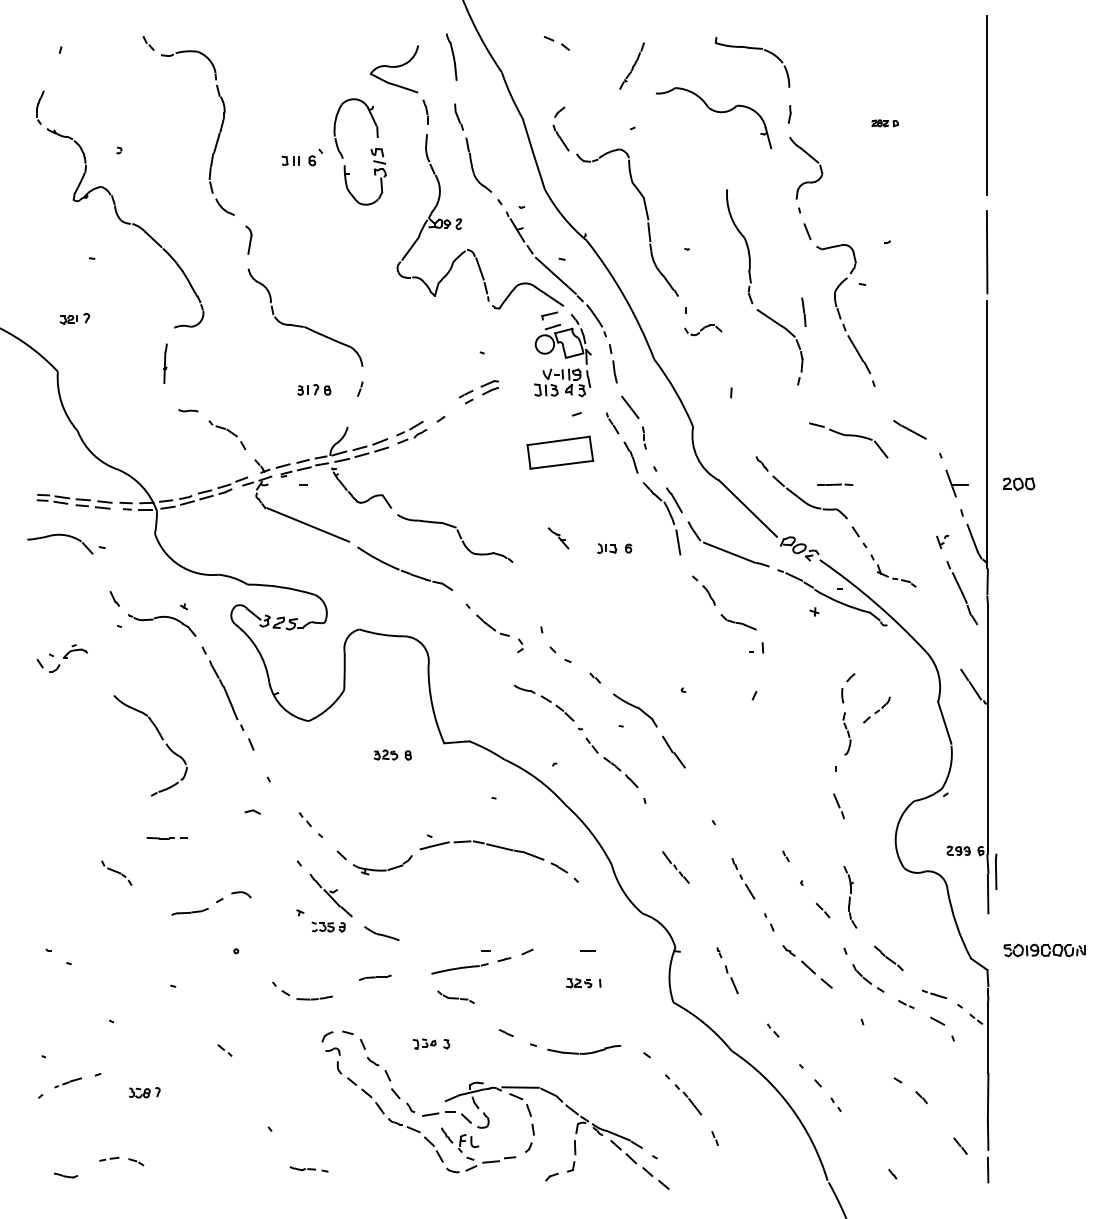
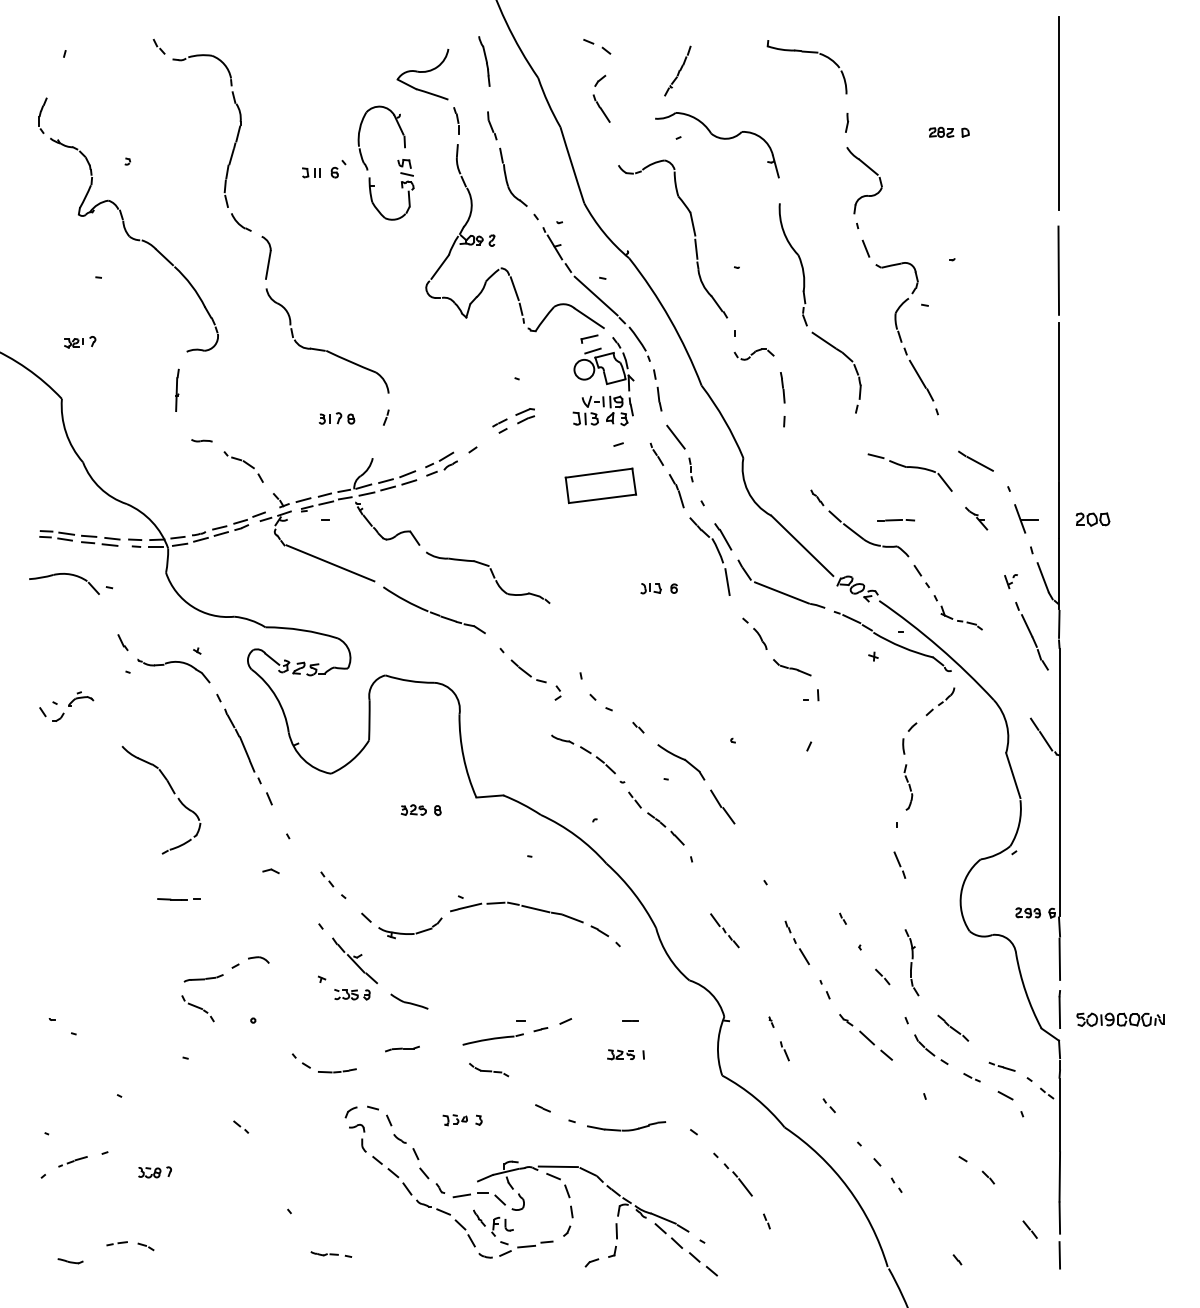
part: (715, 112) -> (719, 139), moved
part: (885, 123) -> (949, 132), size x1.43
part: (560, 128) -> (601, 98), moved
part: (248, 239) -> (266, 257), size x1.43
line: (803, 311) -> (782, 386), moved
part: (558, 538) -> (976, 518), moved
part: (876, 709) -> (940, 701), moved
line: (996, 871) -> (1060, 1009), moved
part: (116, 872) -> (197, 1007), moved
part: (731, 979) -> (784, 1050), size x0.62

